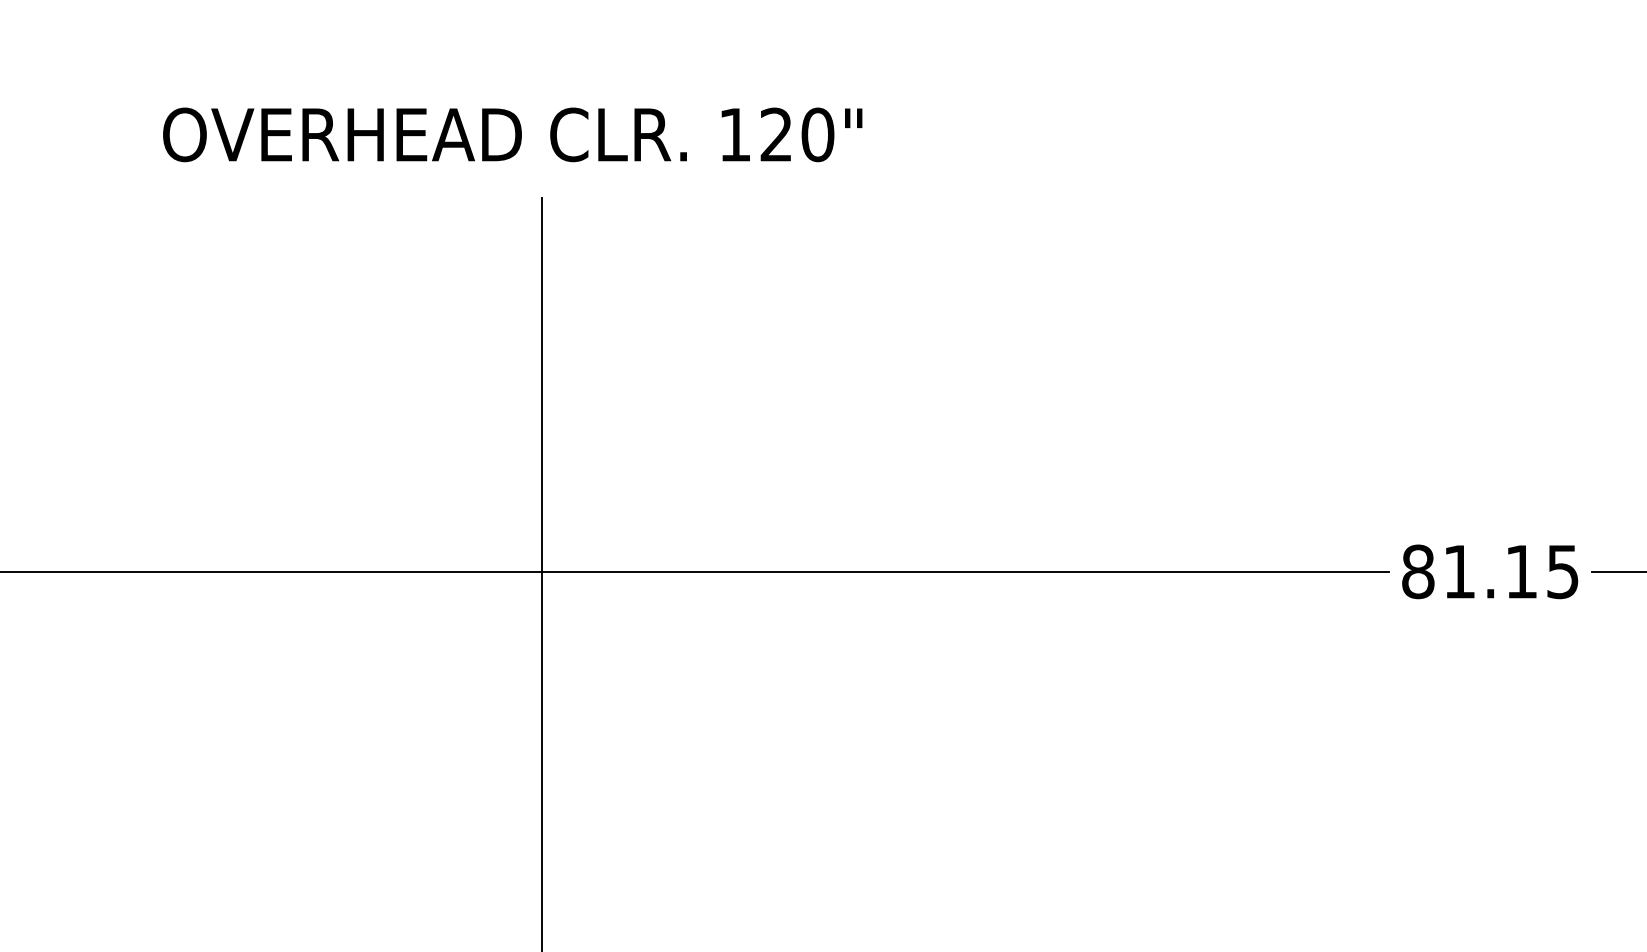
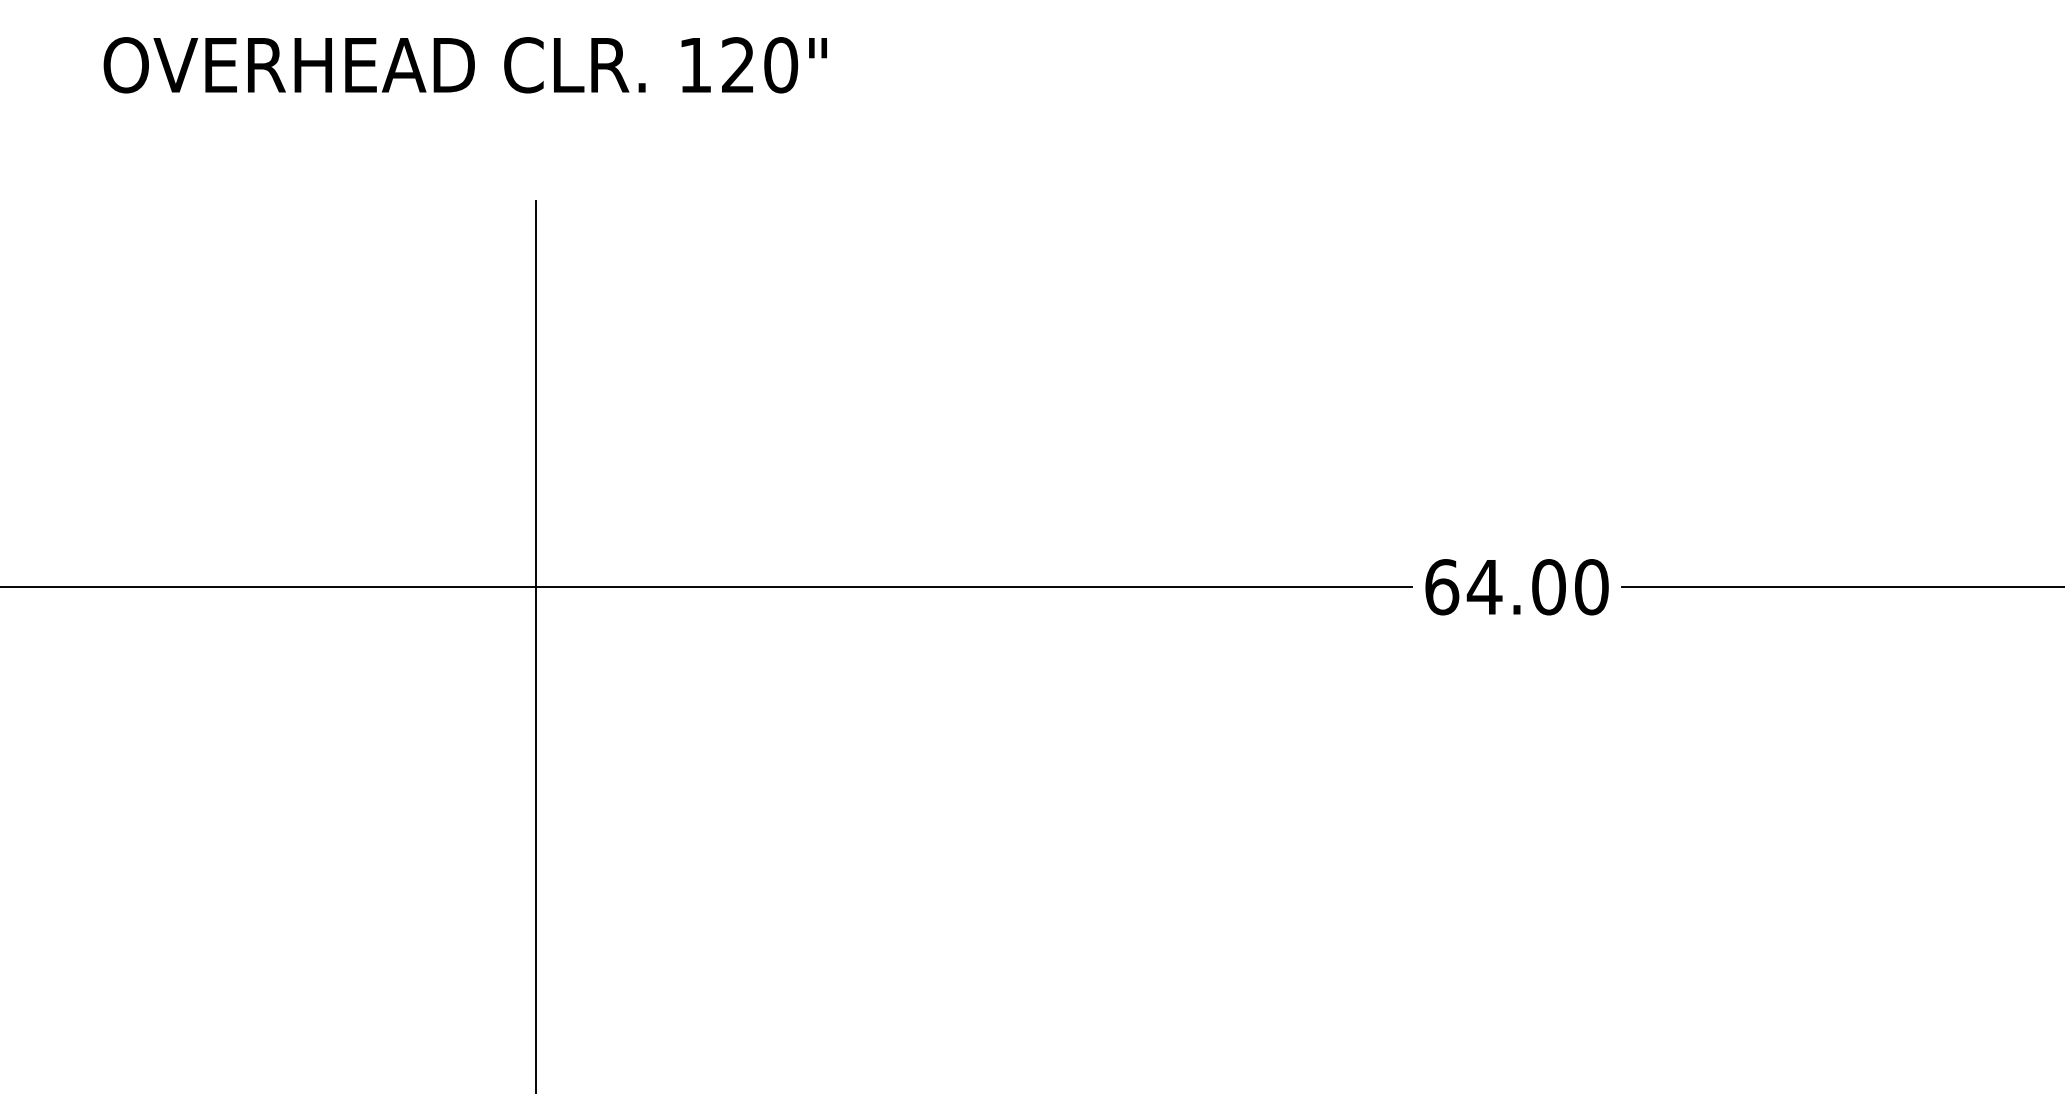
text: (511, 135) -> (464, 65), moved
text: (1490, 572) -> (1516, 587), 81.15 -> 64.00

